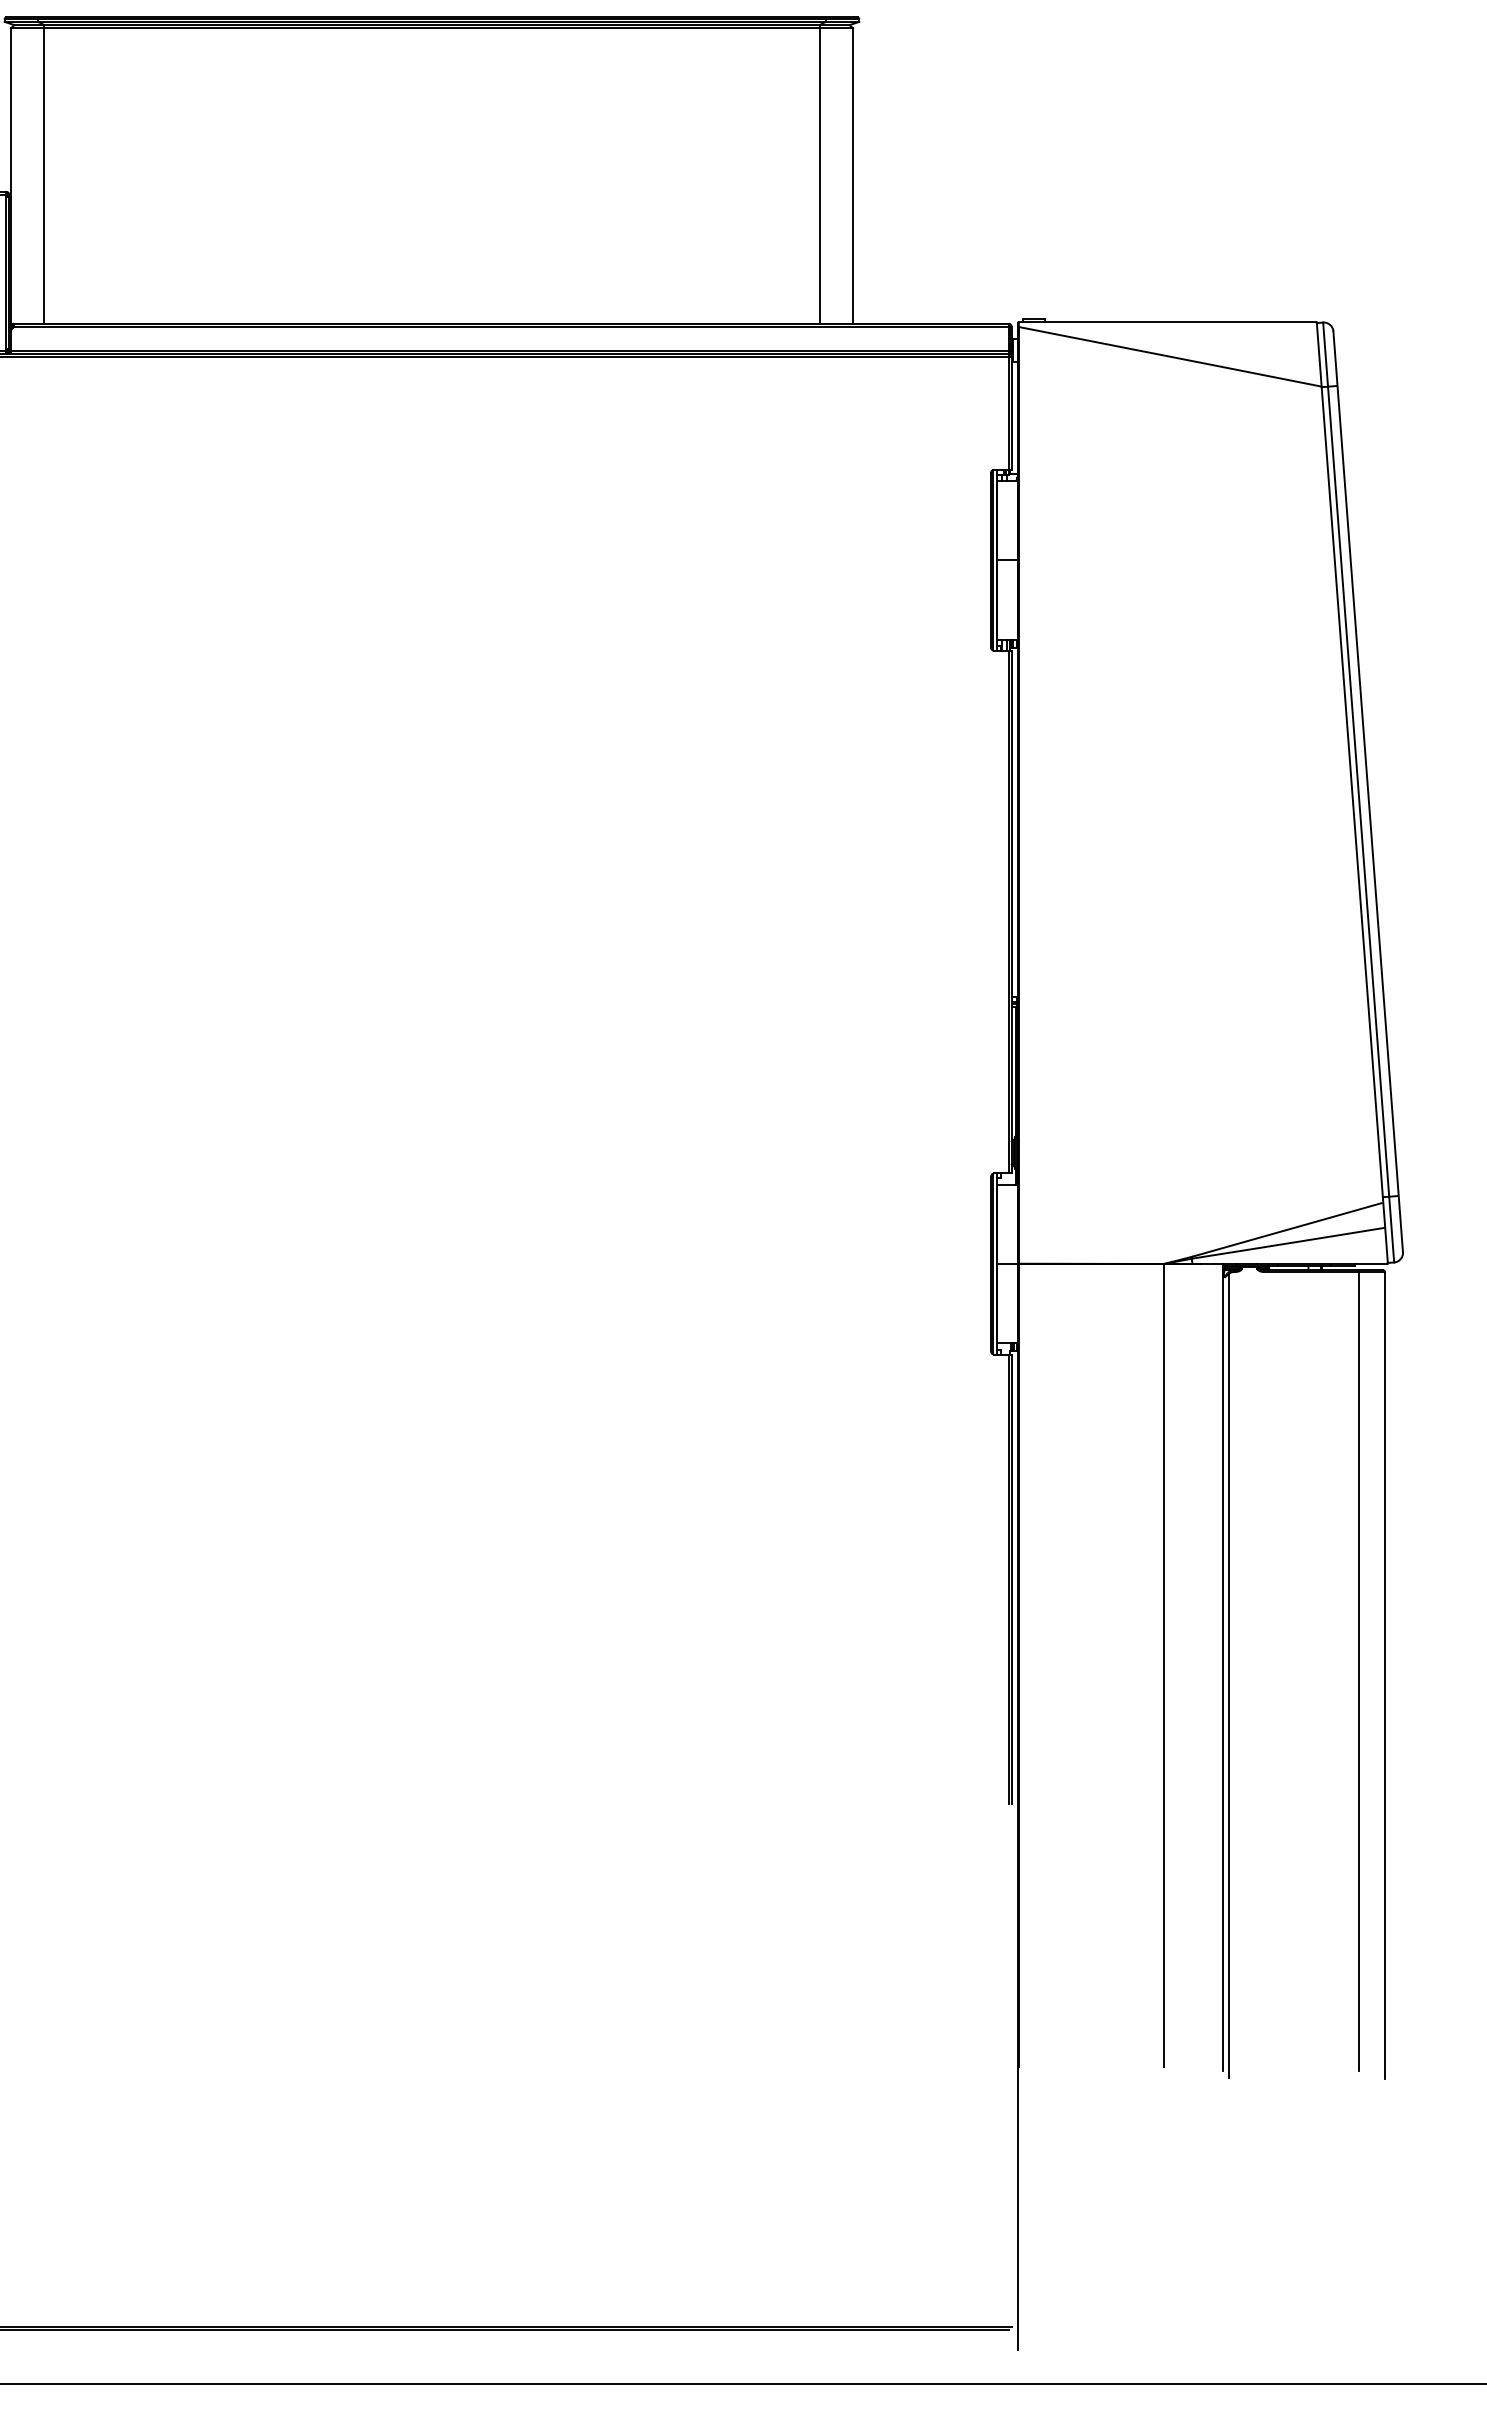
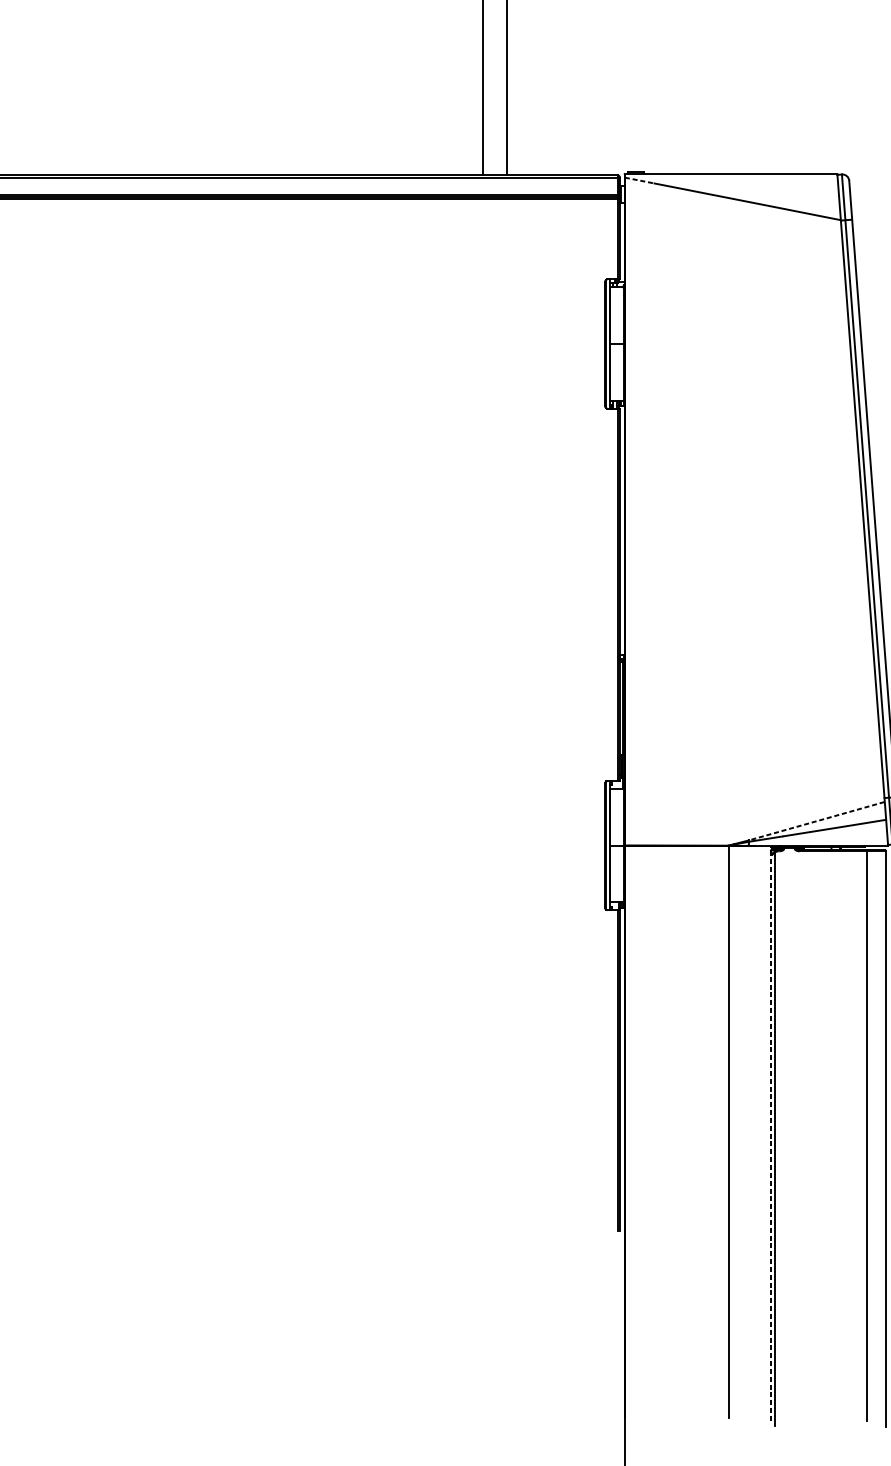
line: (1038, 330) -> (639, 180), solid -> dashed
line: (1287, 1229) -> (816, 821), solid -> dashed
line: (1223, 1666) -> (770, 1132), solid -> dashed

